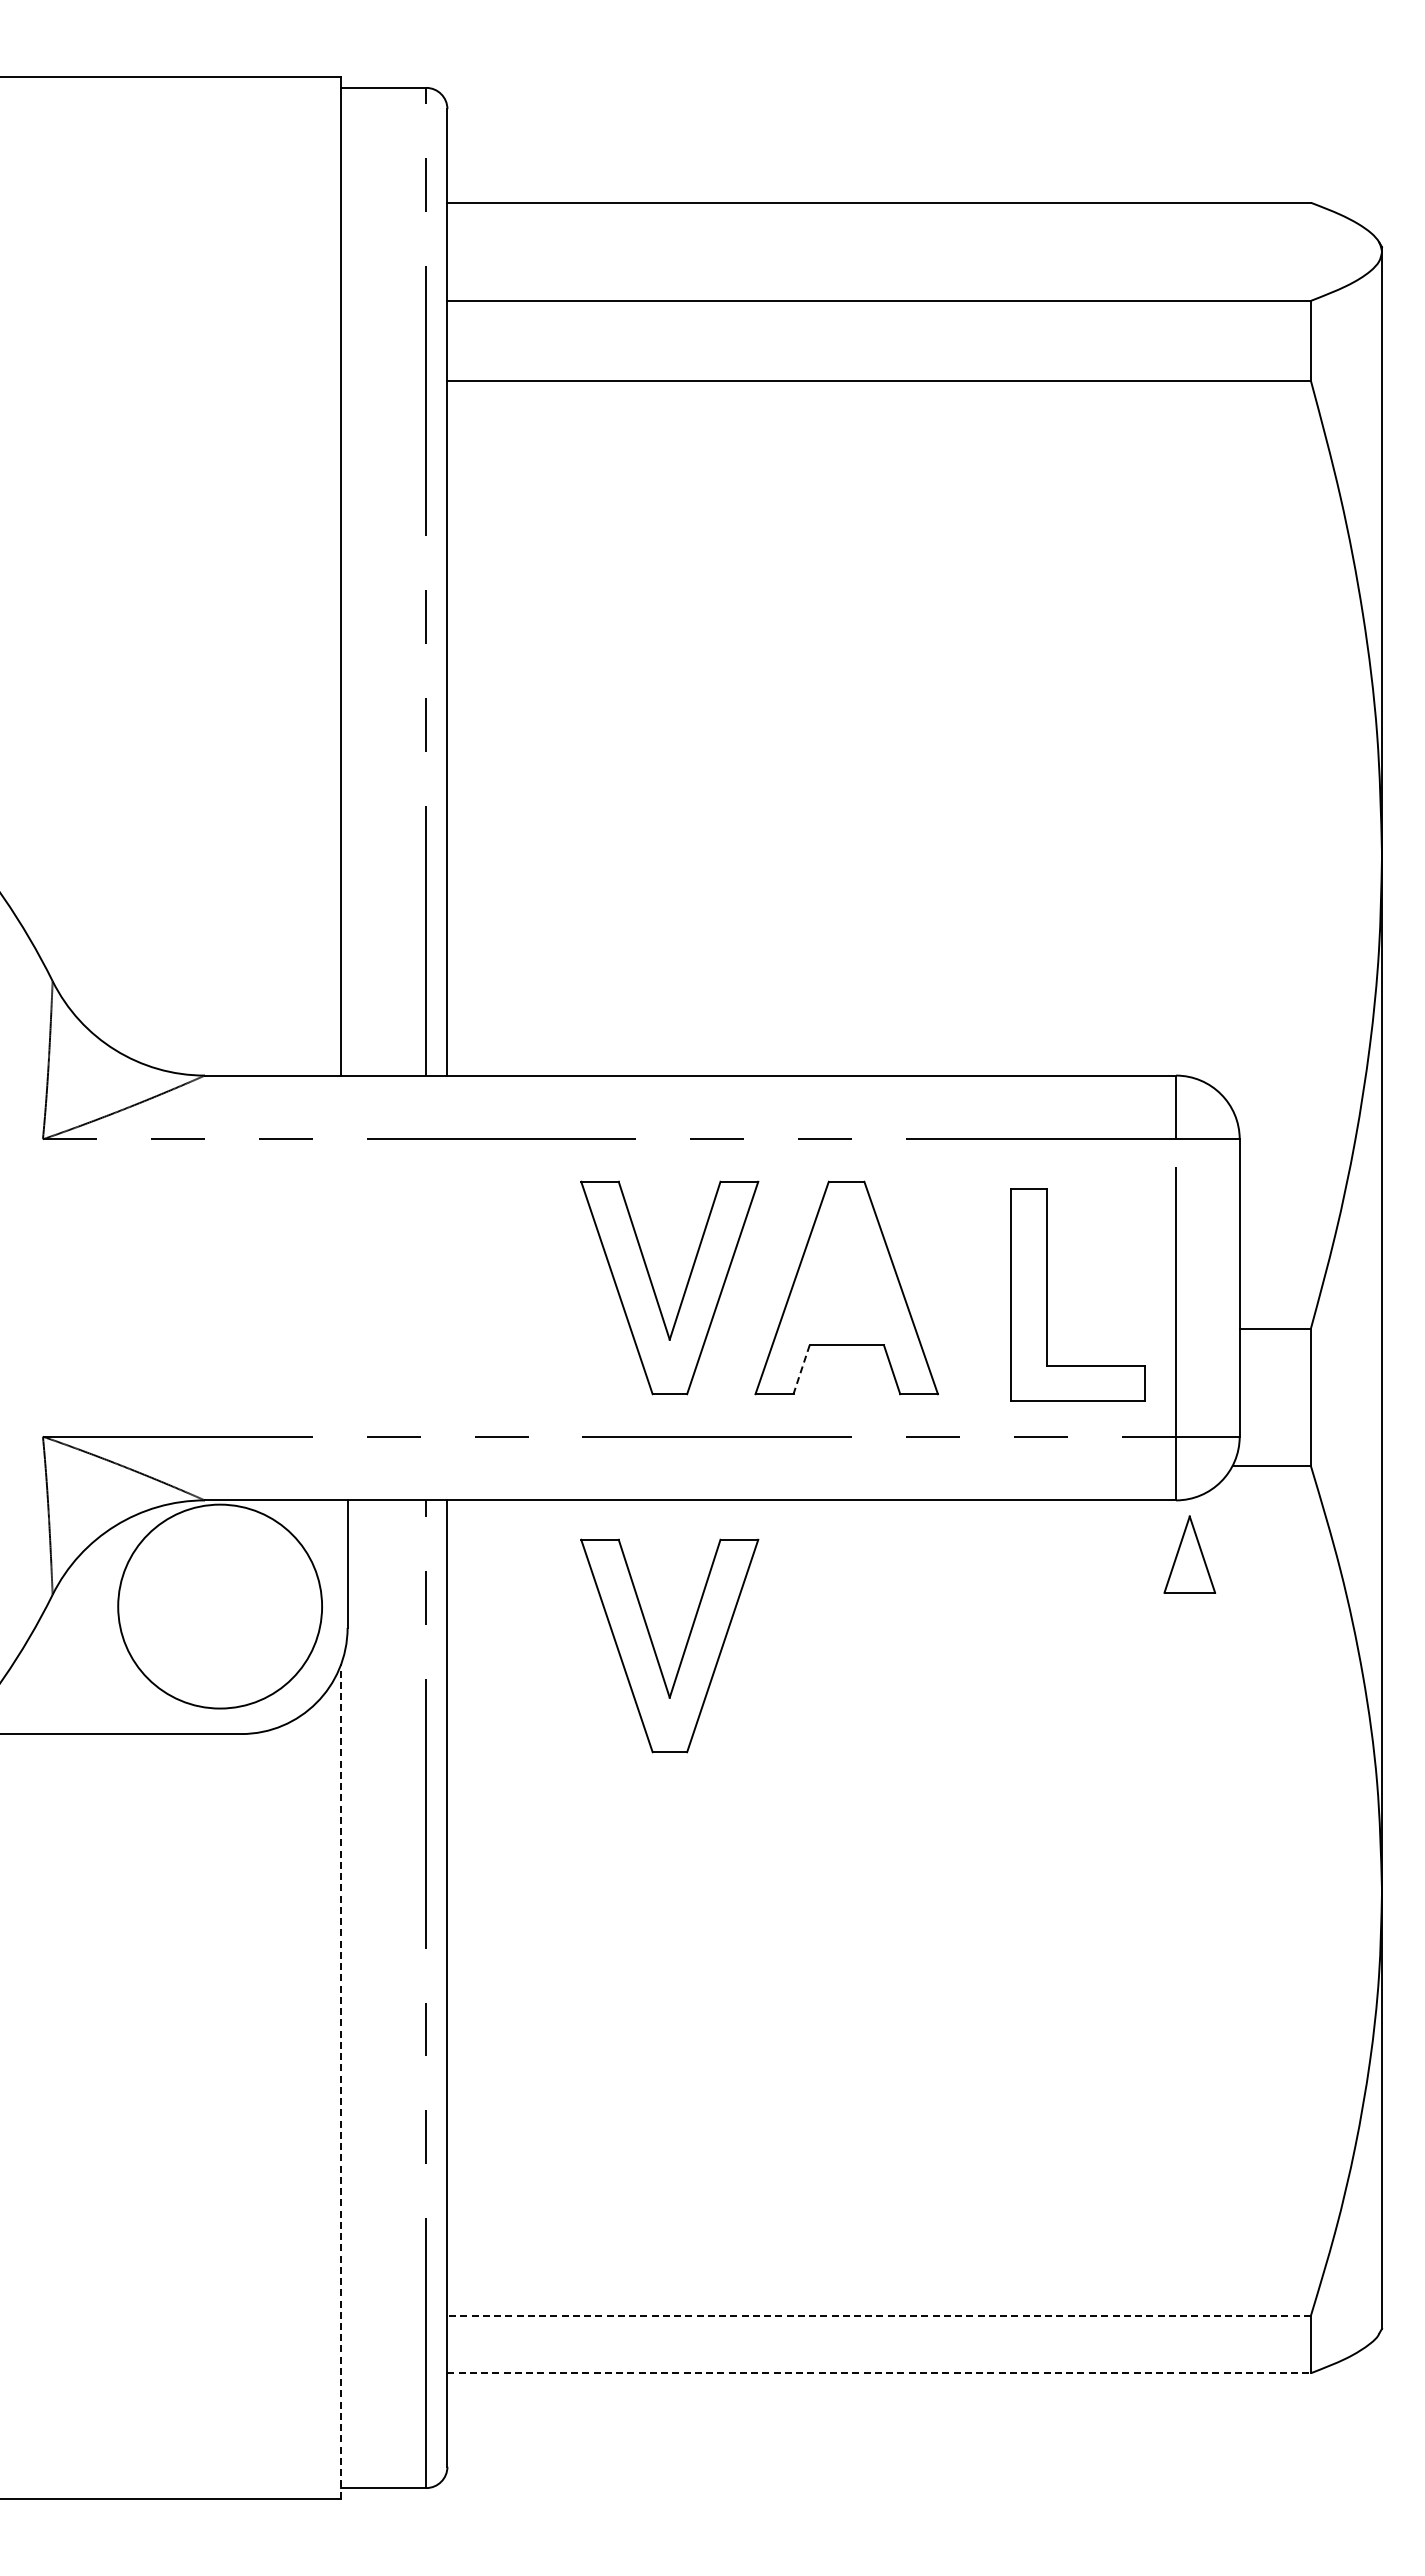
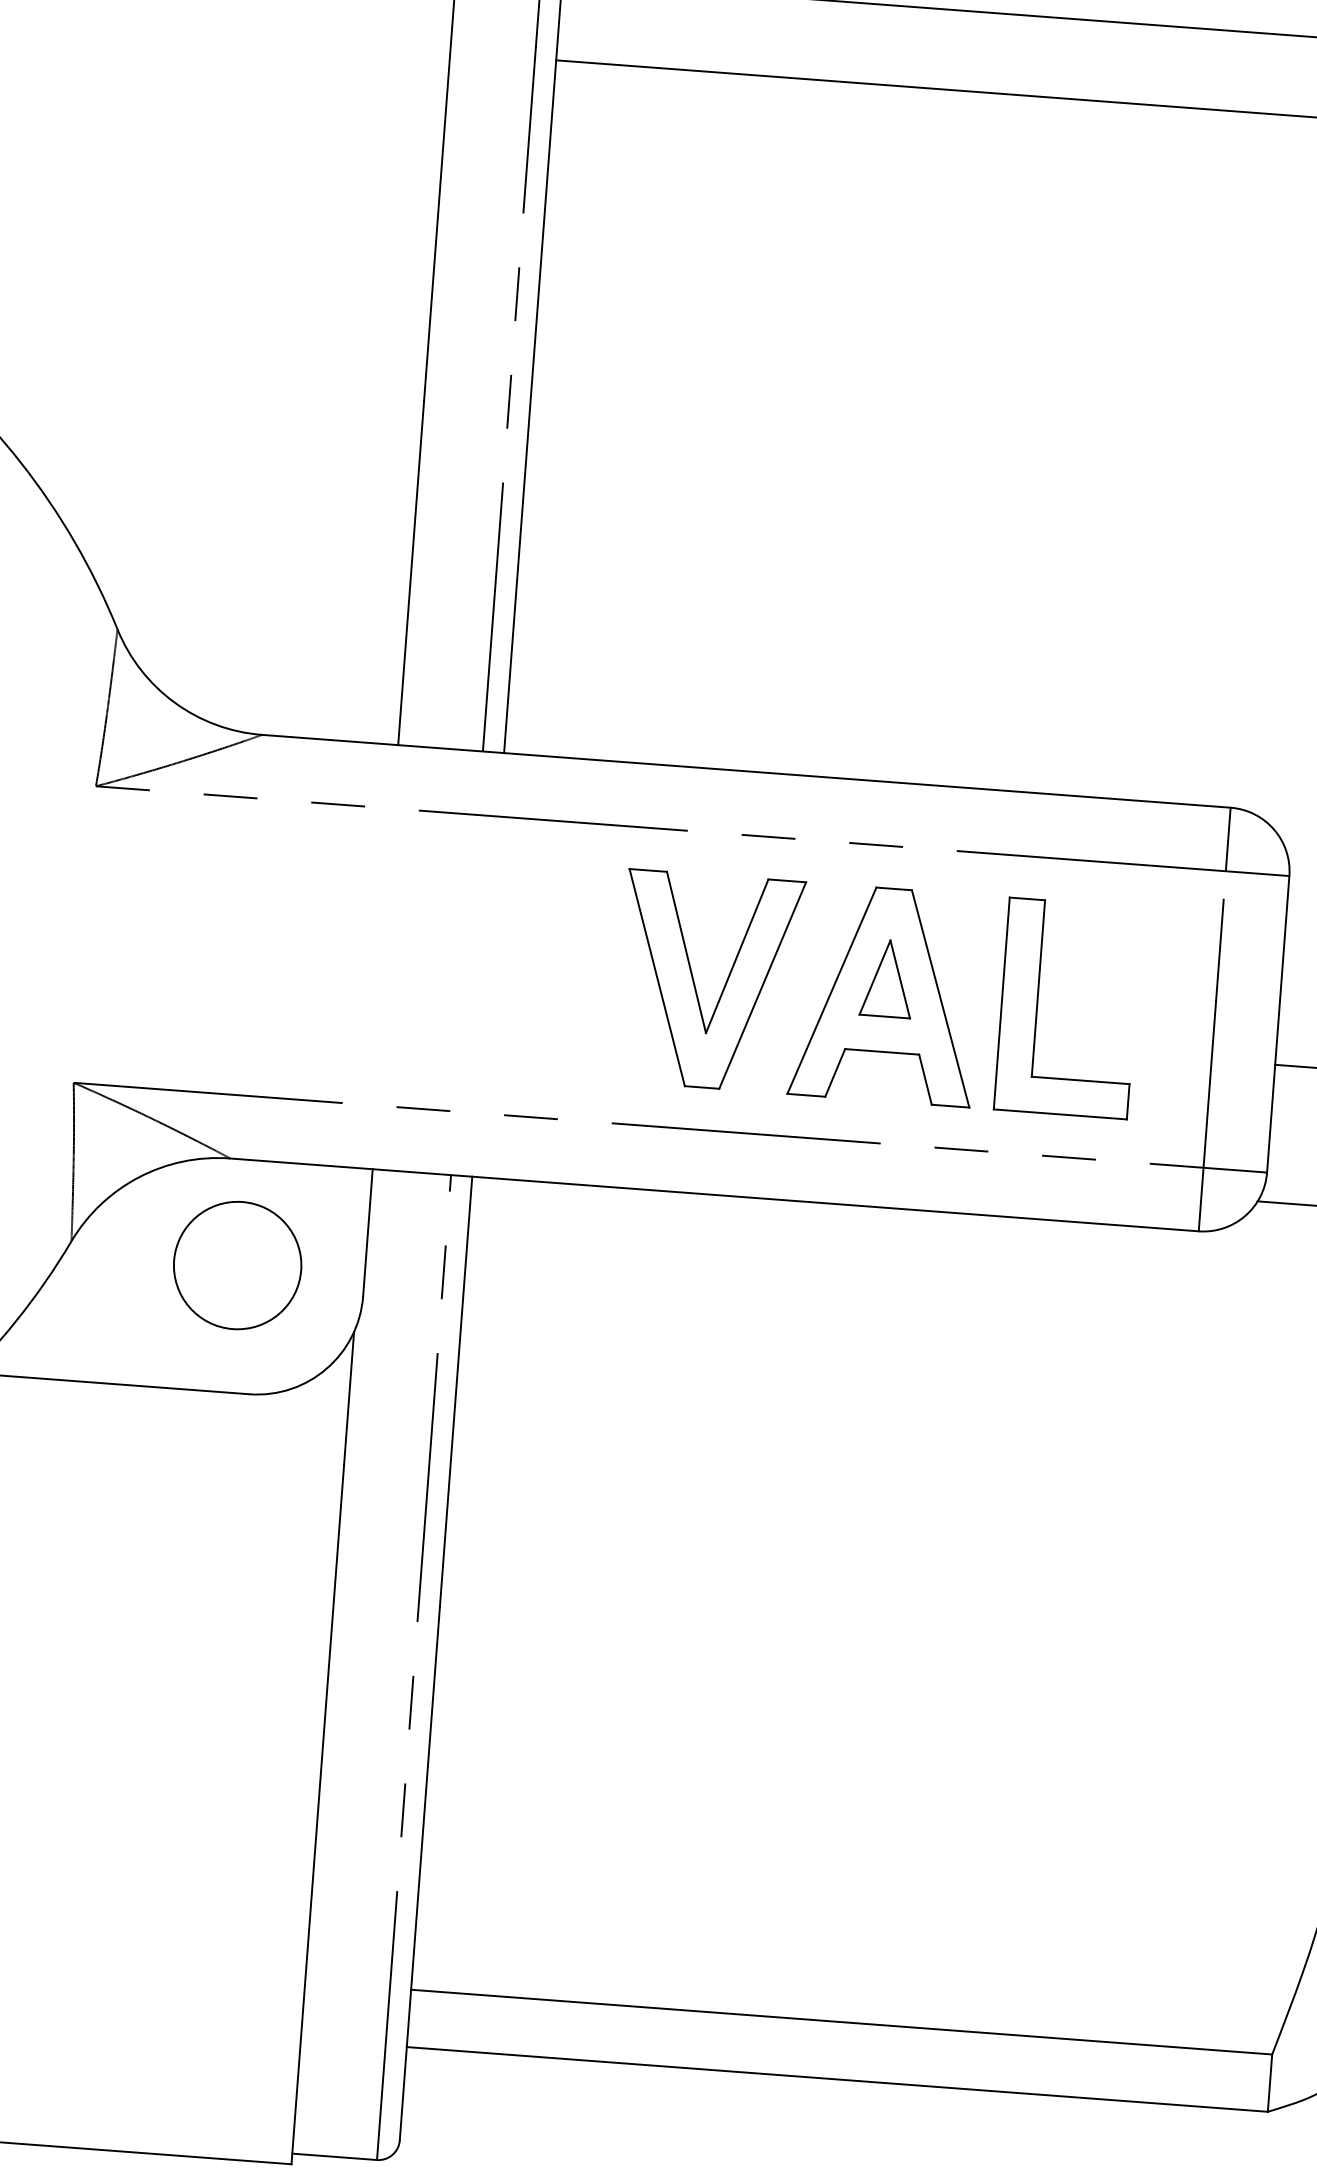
part: (1047, 1294) -> (1037, 1005), moved
line: (801, 1369) -> (835, 1072), dashed -> solid
part: (1189, 1554) -> (887, 978), moved
circle: (219, 1606) -> (237, 1265), size x0.62
part: (655, 1649) -> (668, 1340), removed
line: (341, 2080) -> (323, 1747), dashed -> solid
line: (879, 2315) -> (841, 2021), dashed -> solid
line: (879, 2373) -> (837, 2079), dashed -> solid

